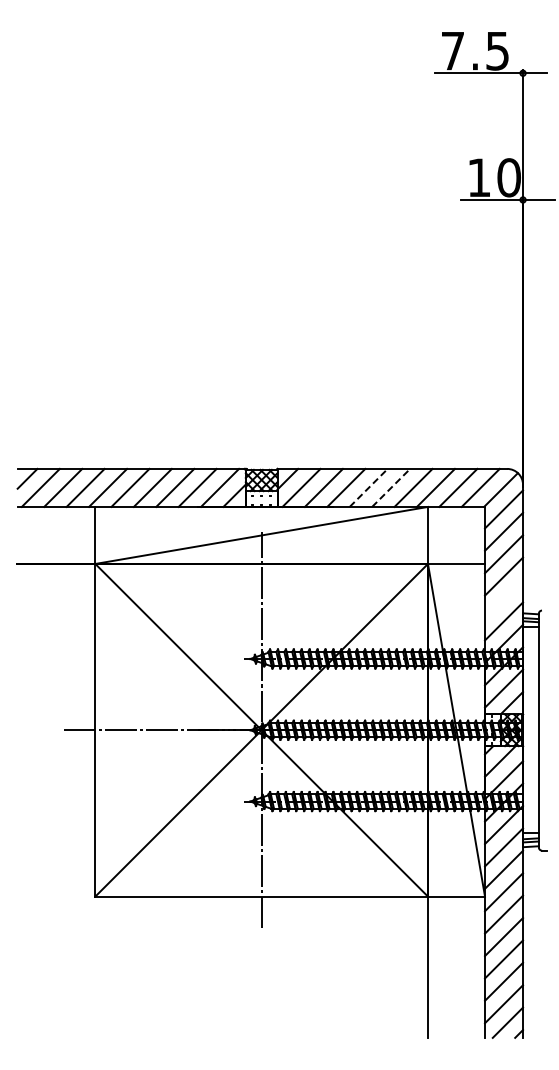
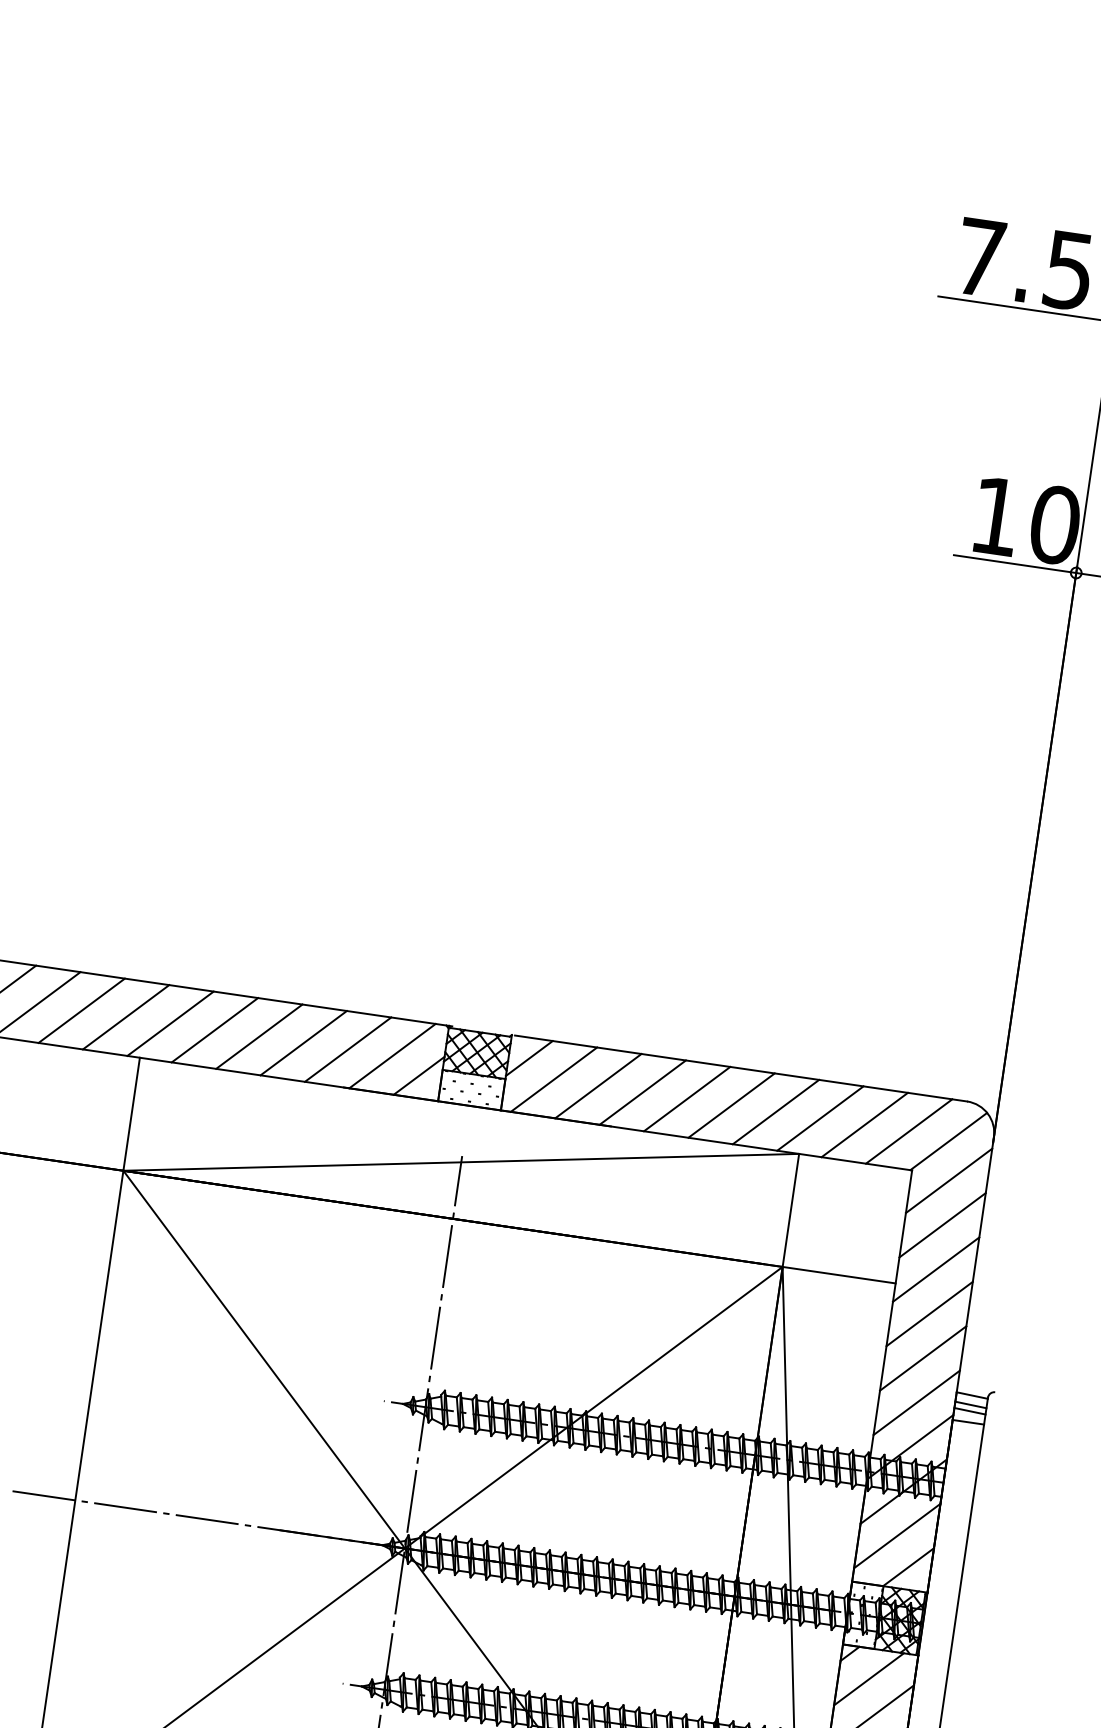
line: (368, 487) -> (686, 1098), dashed -> solid
line: (391, 487) -> (732, 1104), dashed -> solid
line: (504, 599) -> (924, 1359), added

